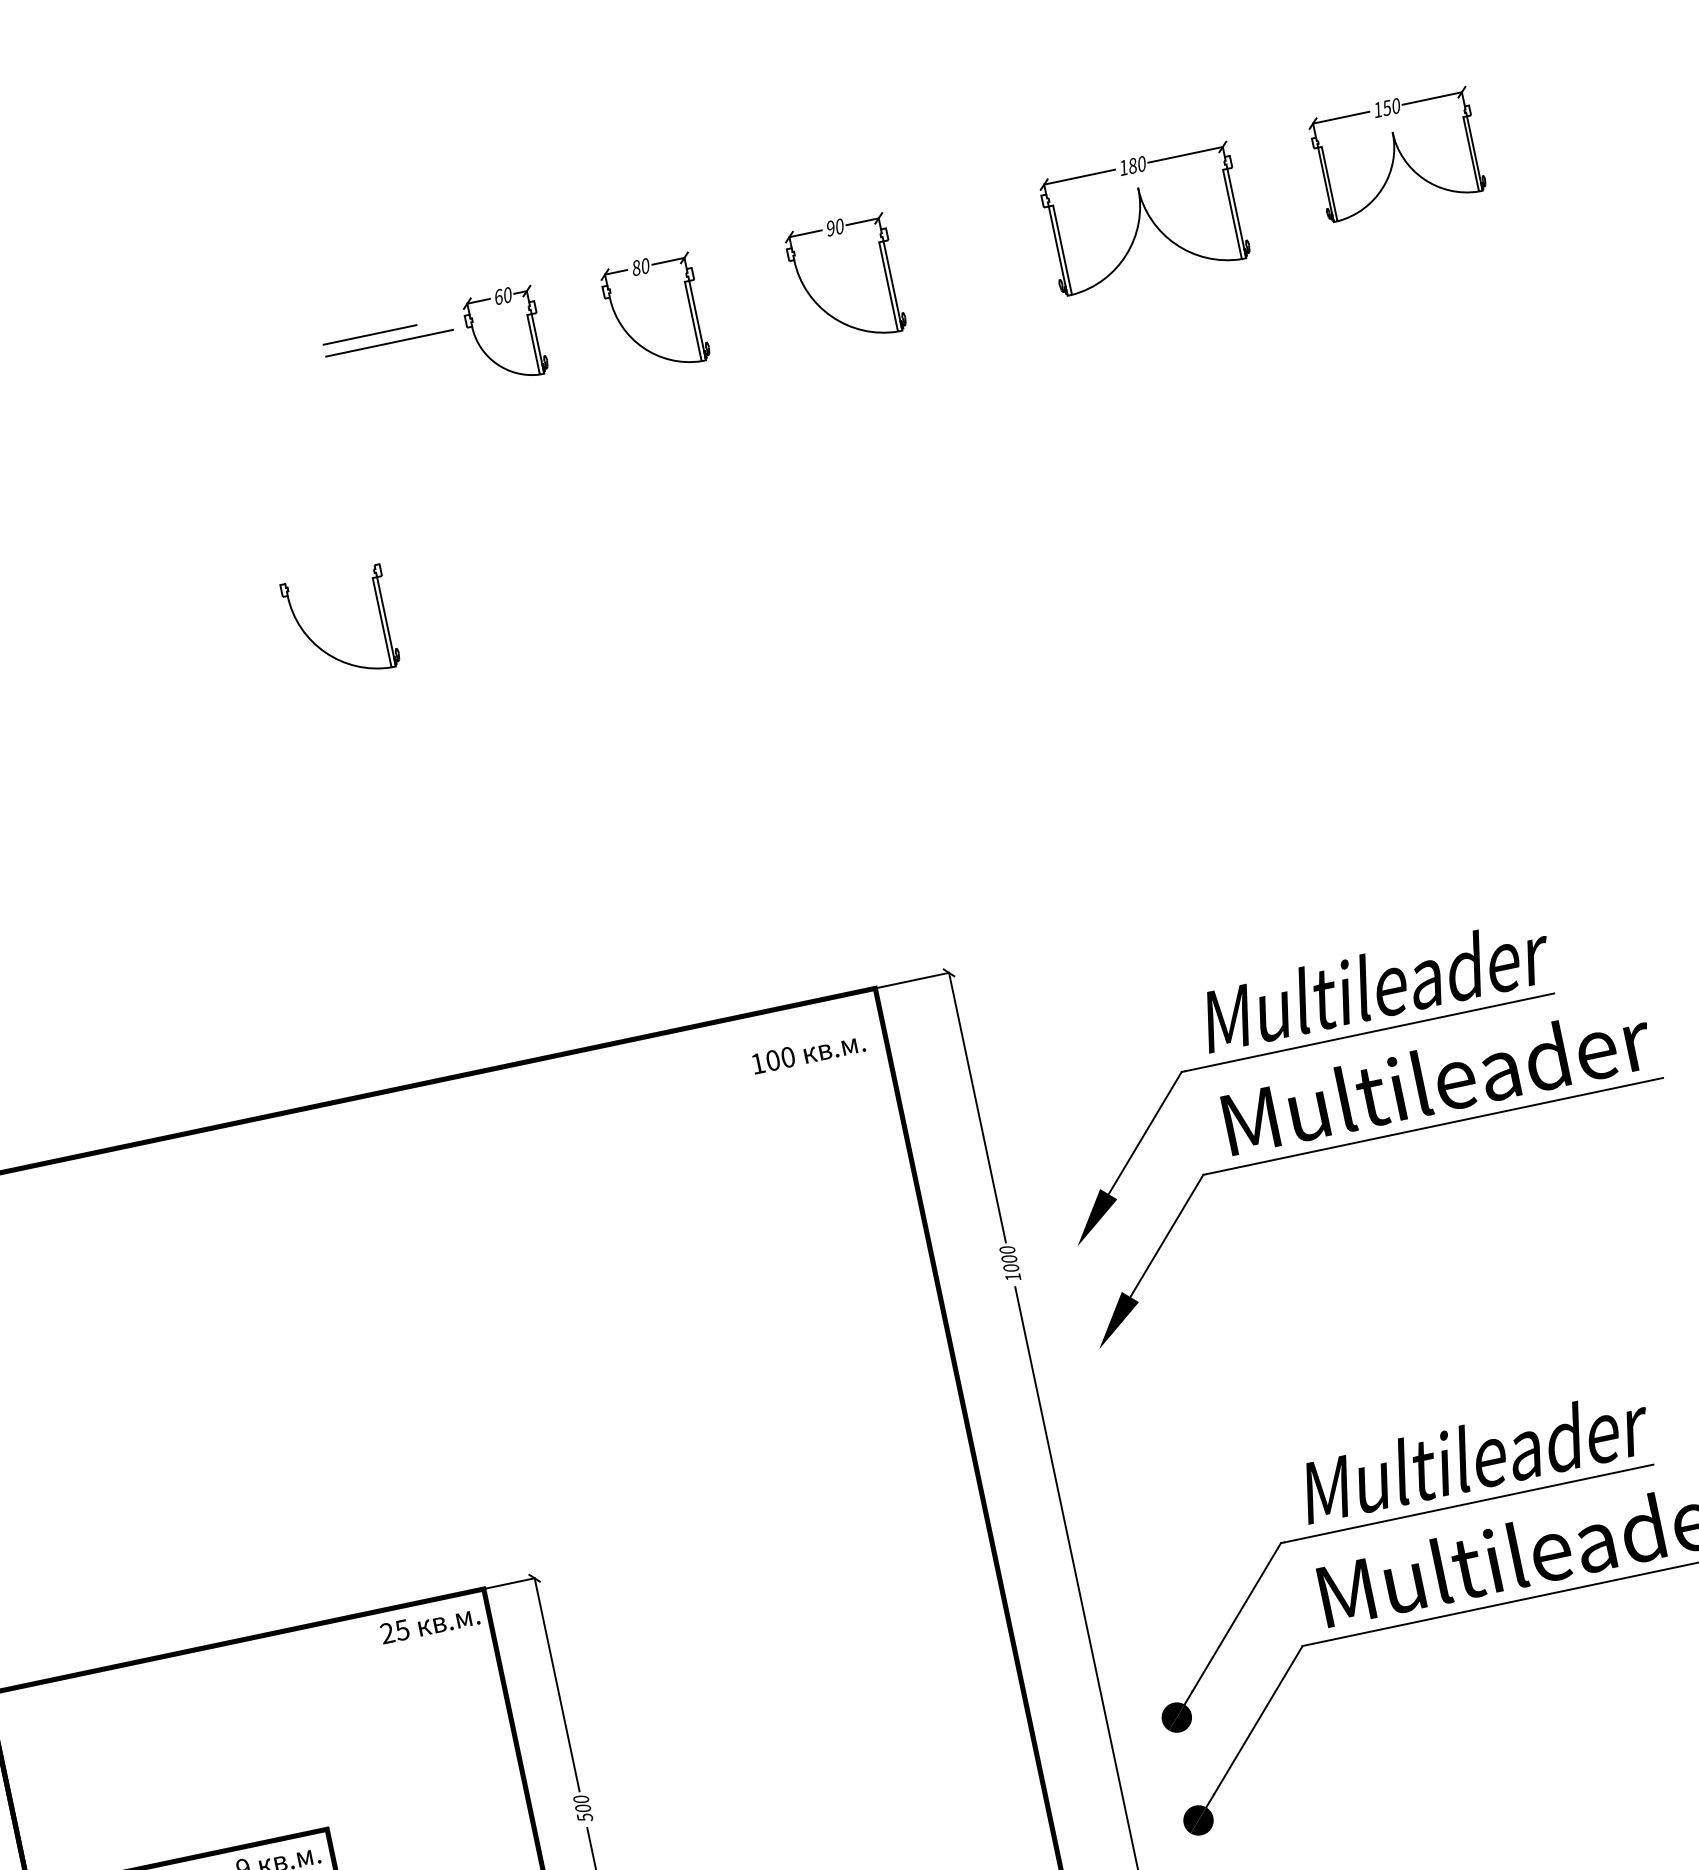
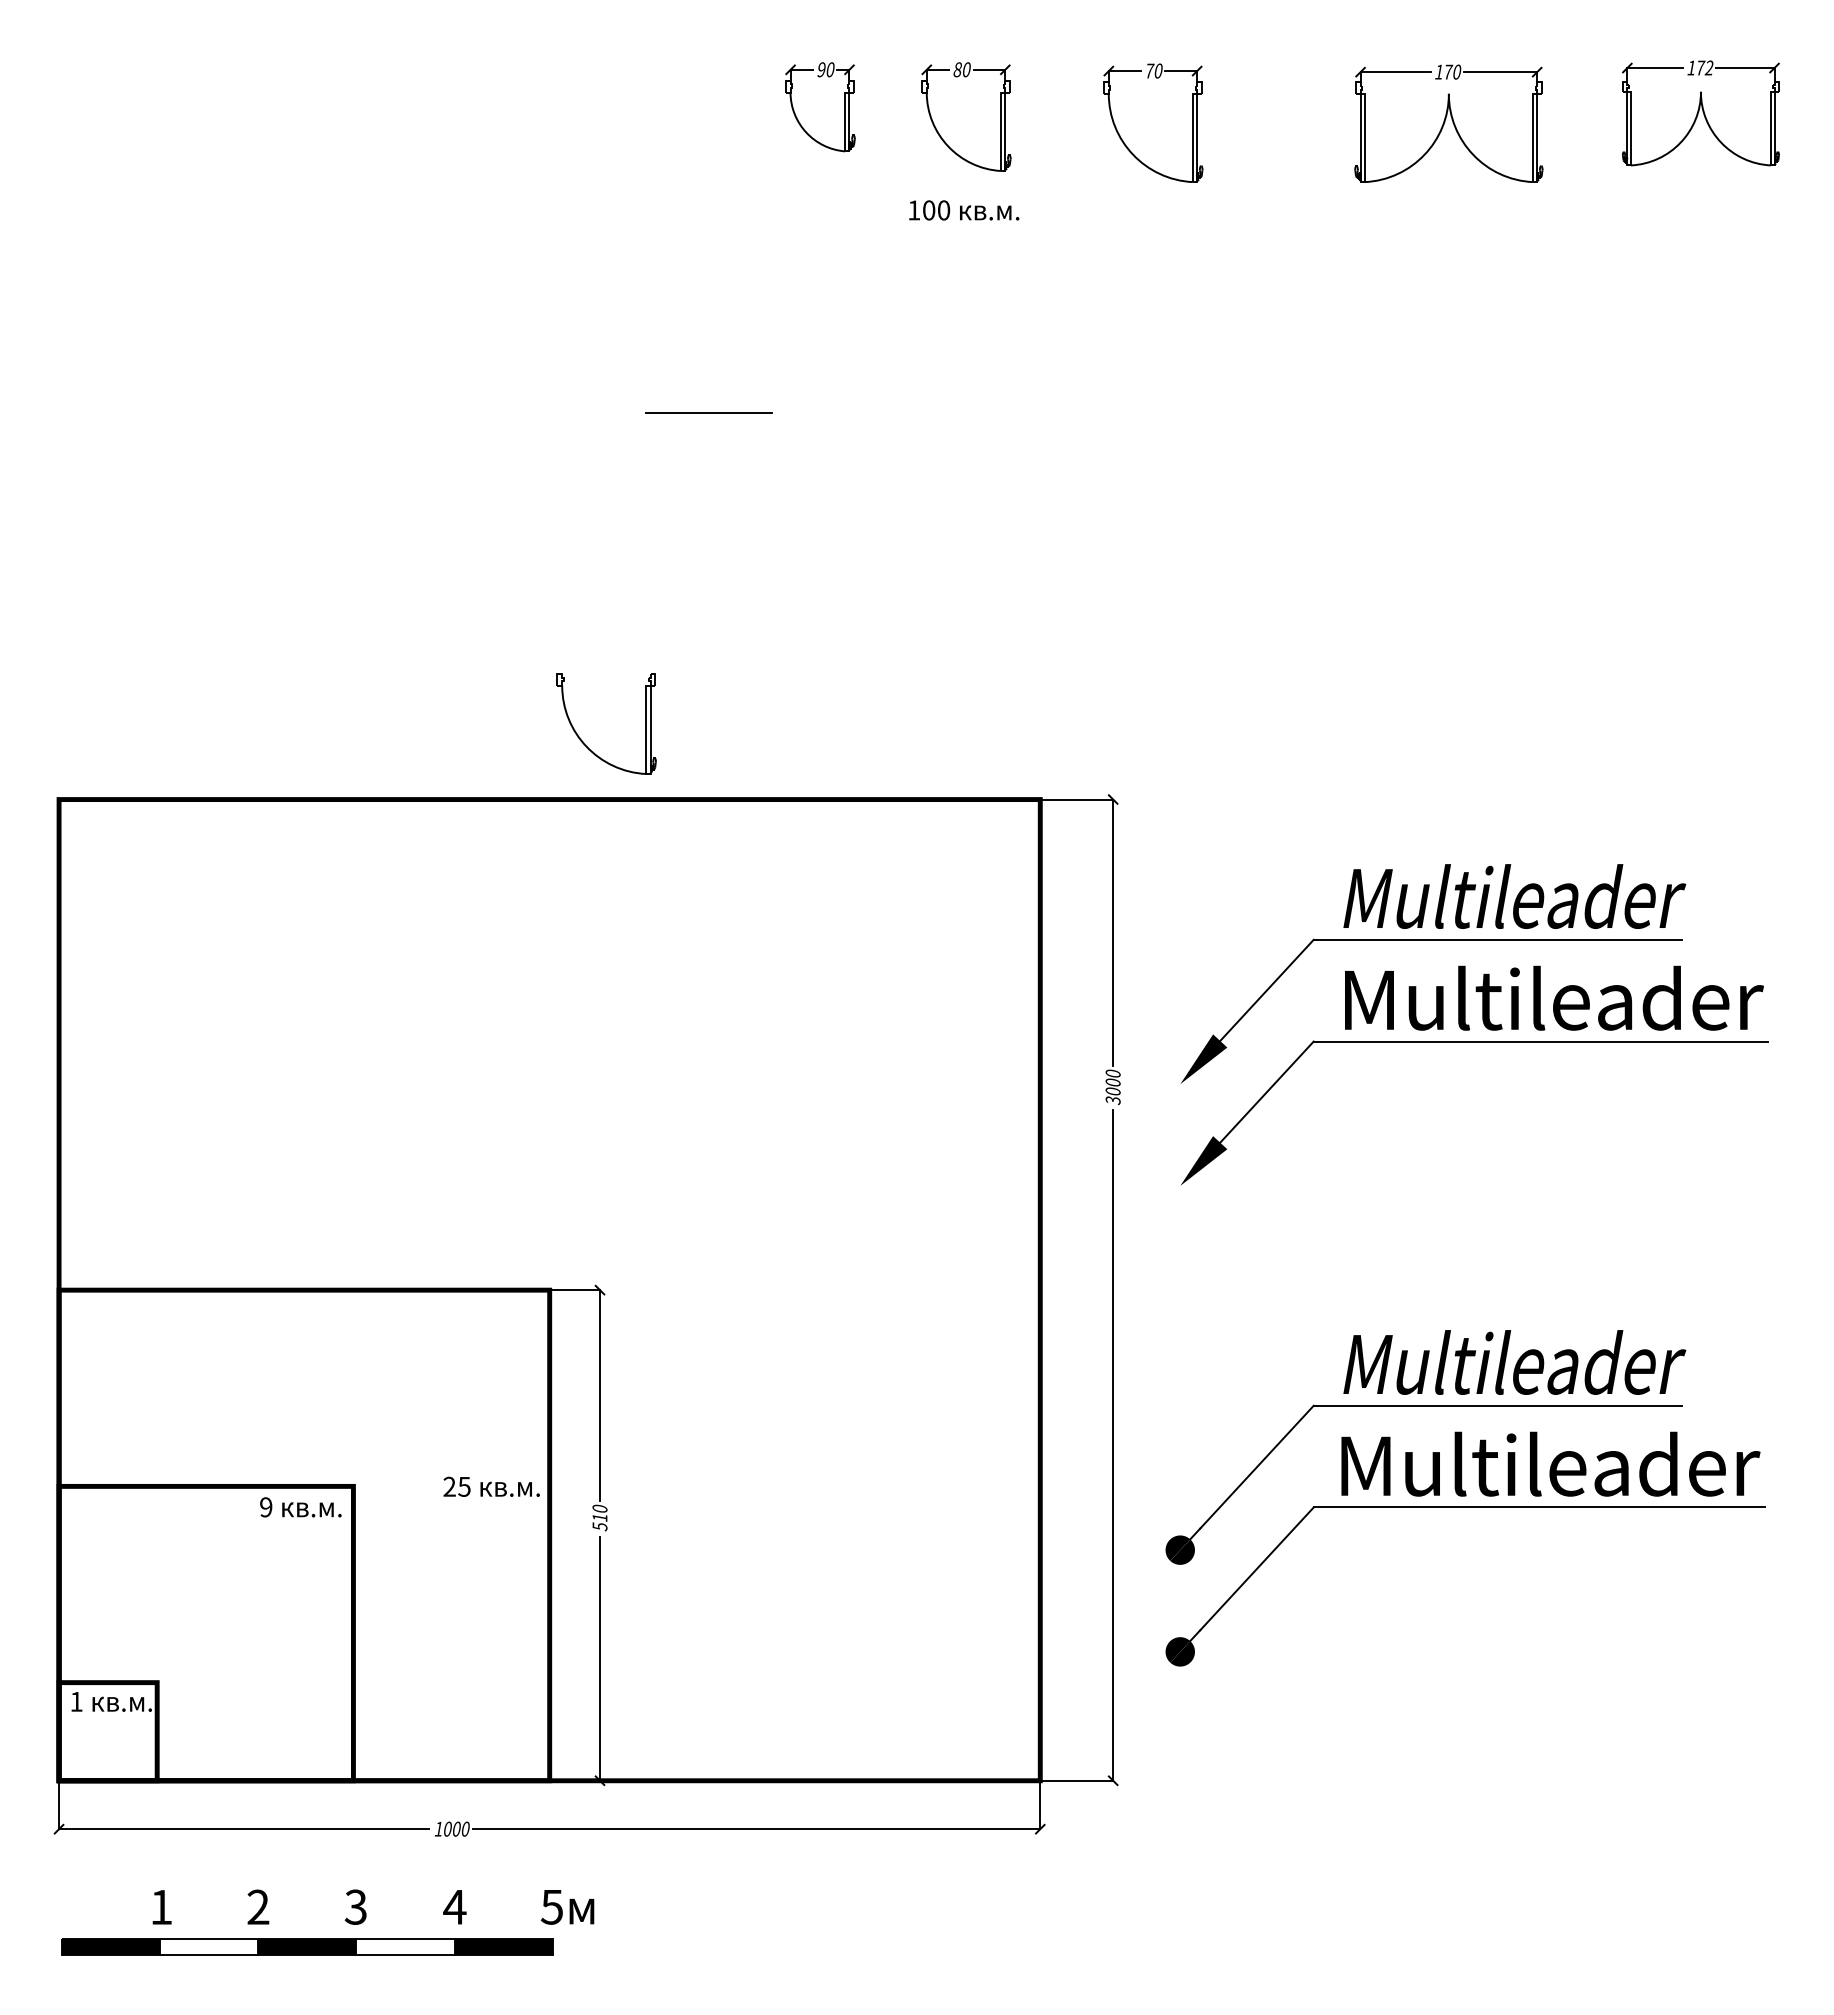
text: (1390, 106) -> (1704, 67), 150 -> 172
text: (1132, 165) -> (1448, 71), 180 -> 170
text: (830, 227) -> (1149, 70), 90 -> 70
text: (498, 296) -> (821, 69), 60 -> 90
line: (370, 334) -> (692, 79), removed
line: (388, 343) -> (708, 412), moved
part: (322, 648) -> (584, 742), moved
text: (808, 1053) -> (964, 210), moved
text: (1012, 1277) -> (1112, 1100), 1000 -> 3000
text: (429, 1624) -> (491, 1486), moved
text: (582, 1808) -> (599, 1517), 500 -> 510

